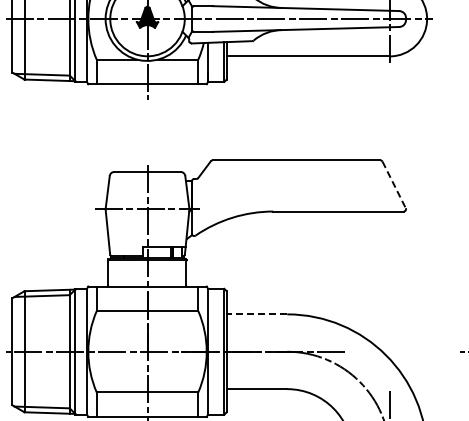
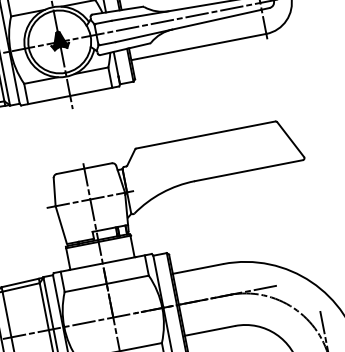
line: (394, 185) -> (291, 140), dashed -> solid
line: (256, 314) -> (197, 269), dashed -> solid

